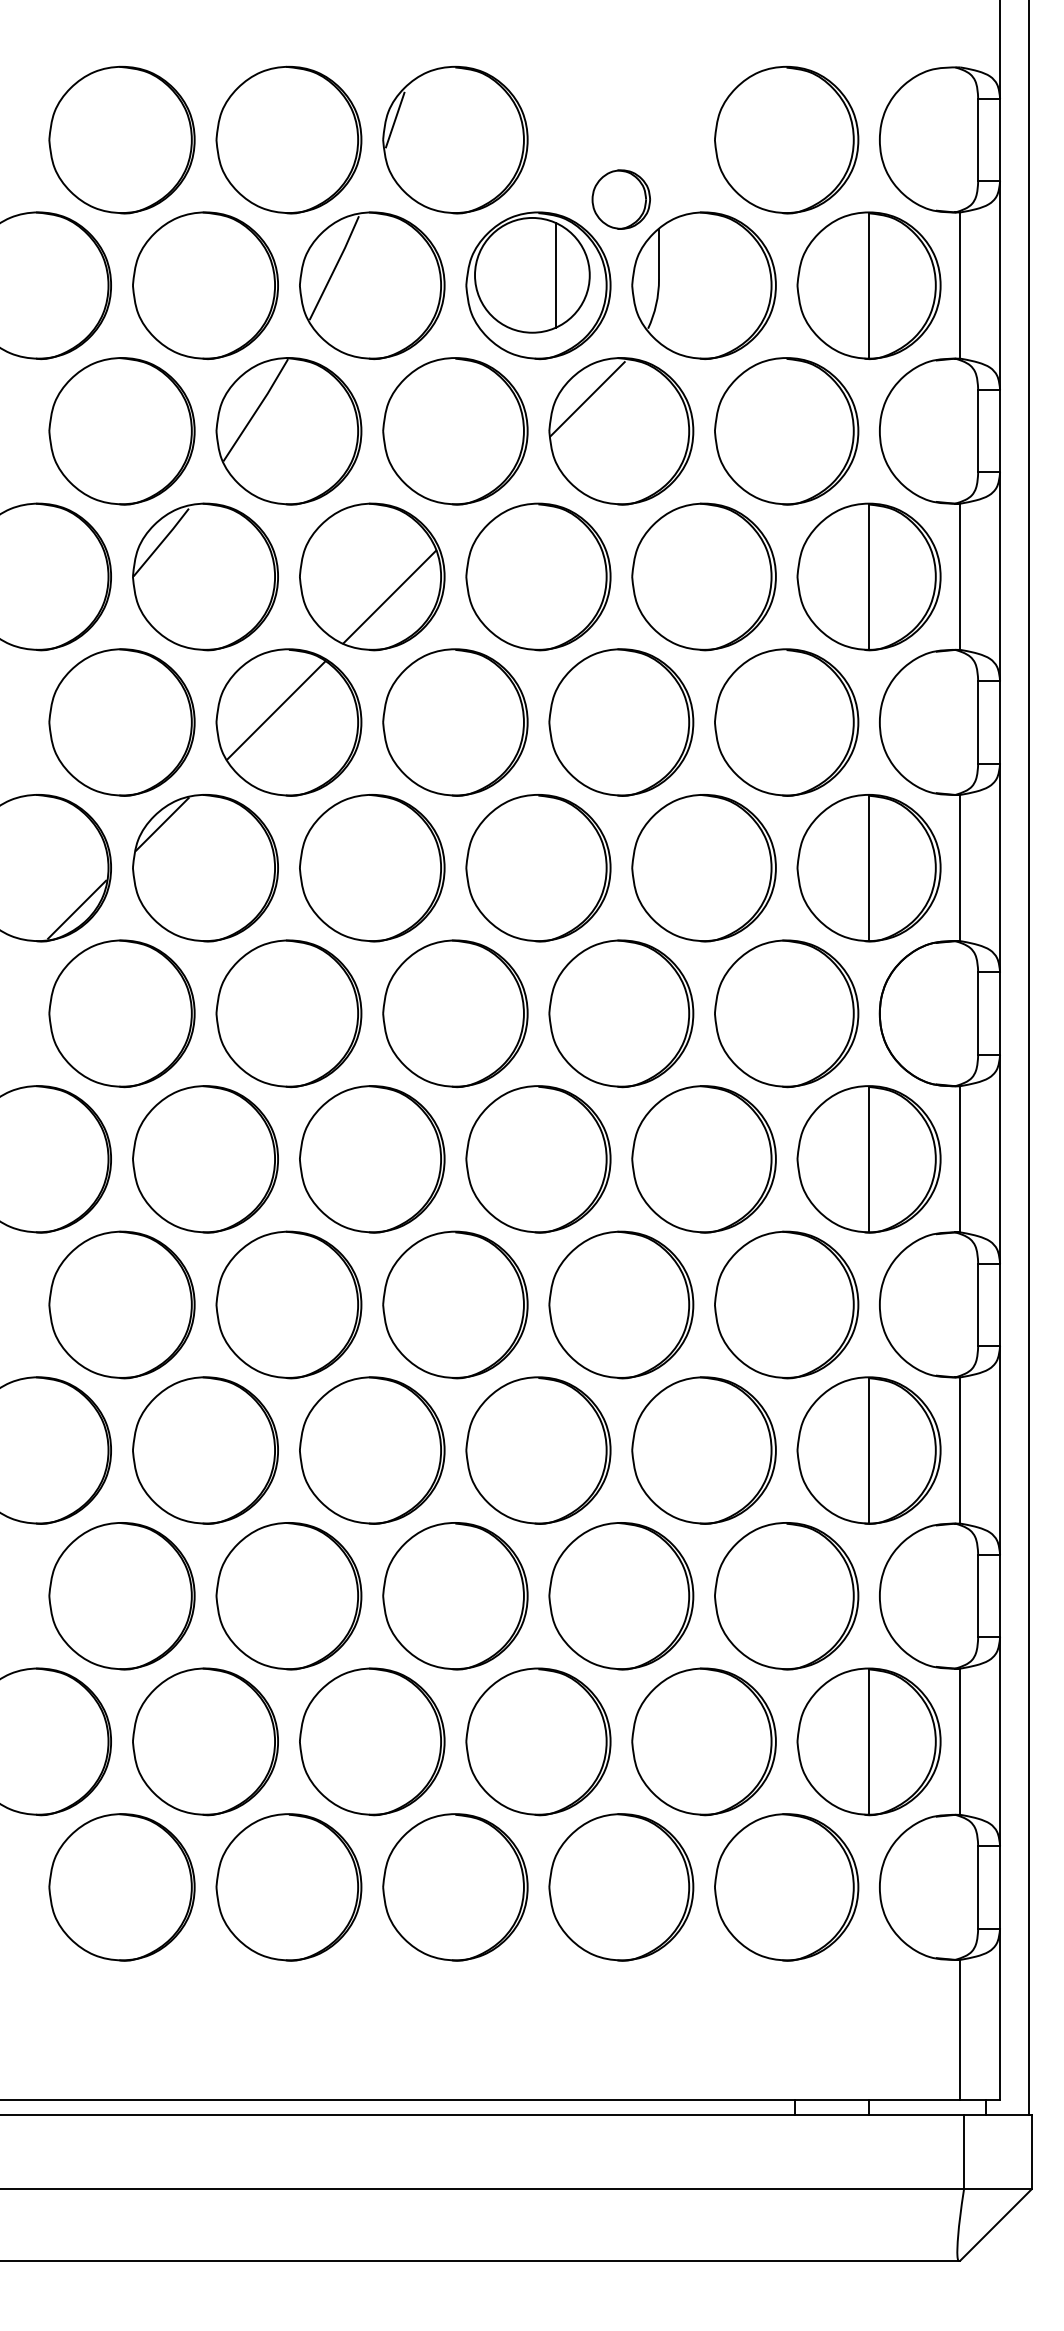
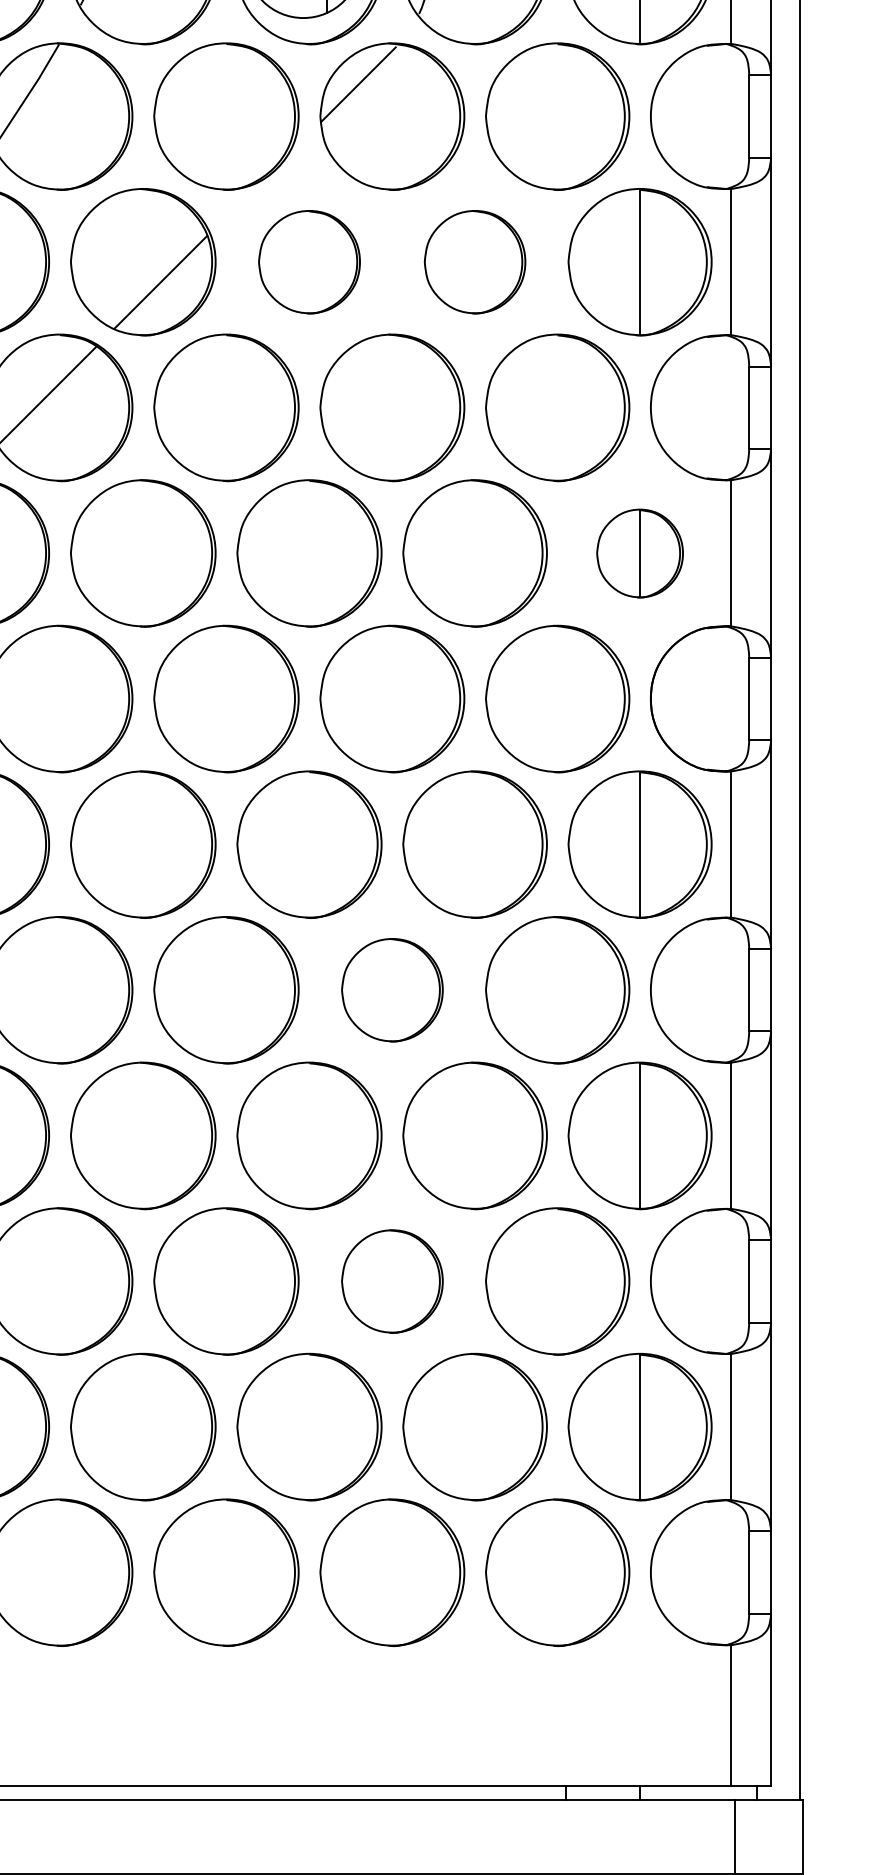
part: (538, 576) -> (309, 261), size x0.7
part: (703, 576) -> (474, 261), size x0.7
part: (868, 868) -> (639, 553), size x0.6
part: (621, 1304) -> (392, 989), size x0.7
part: (621, 1596) -> (392, 1281), size x0.7

